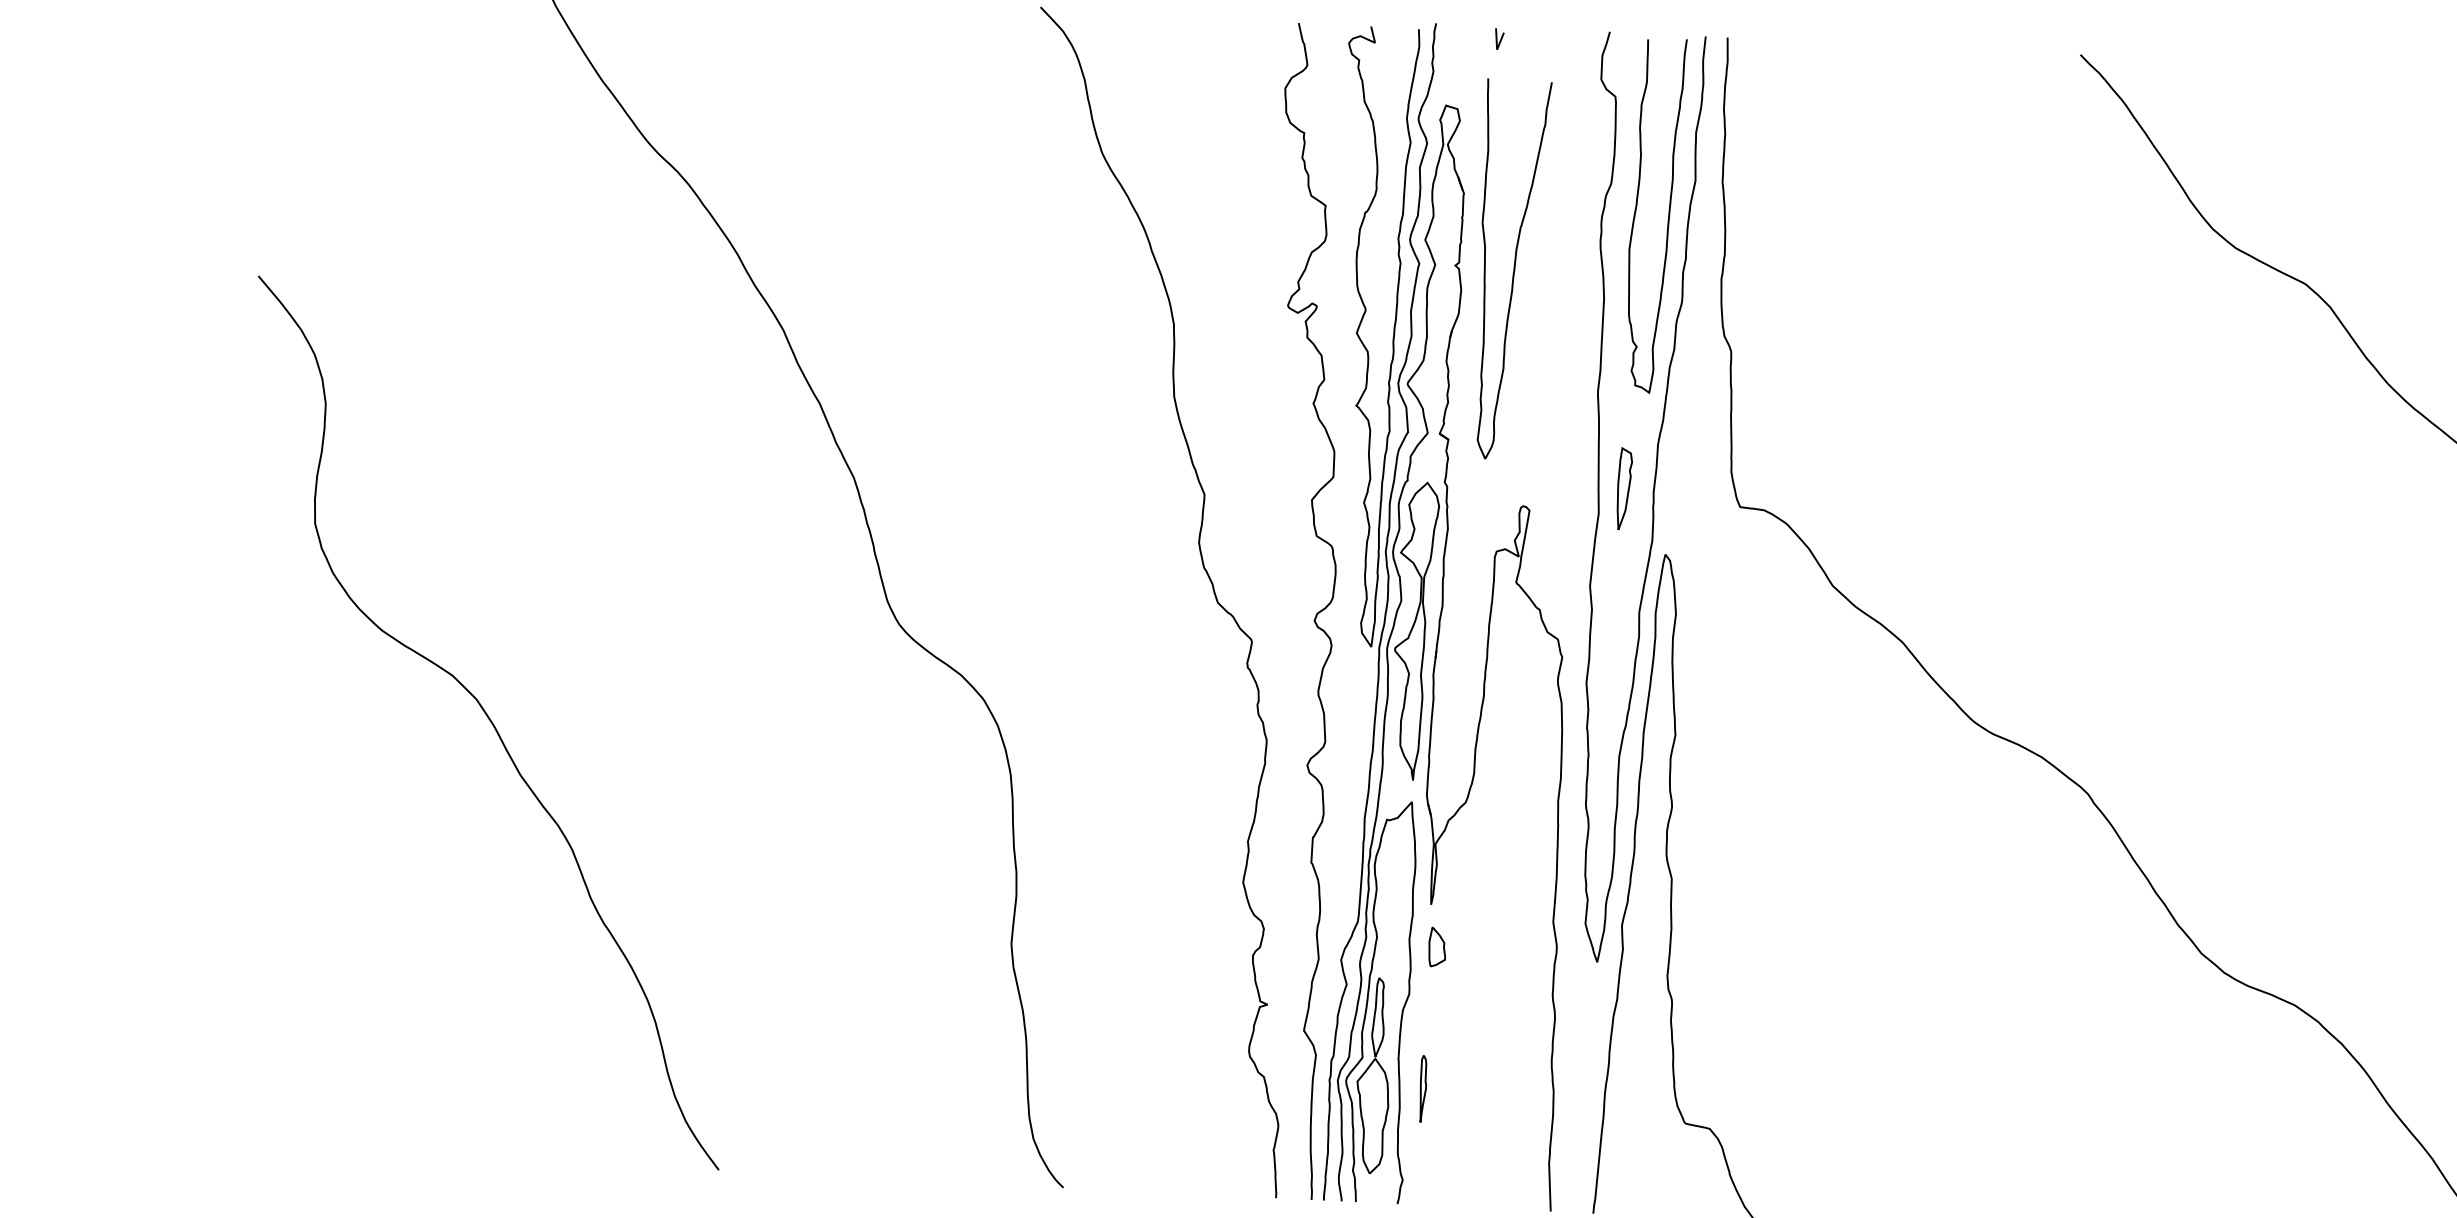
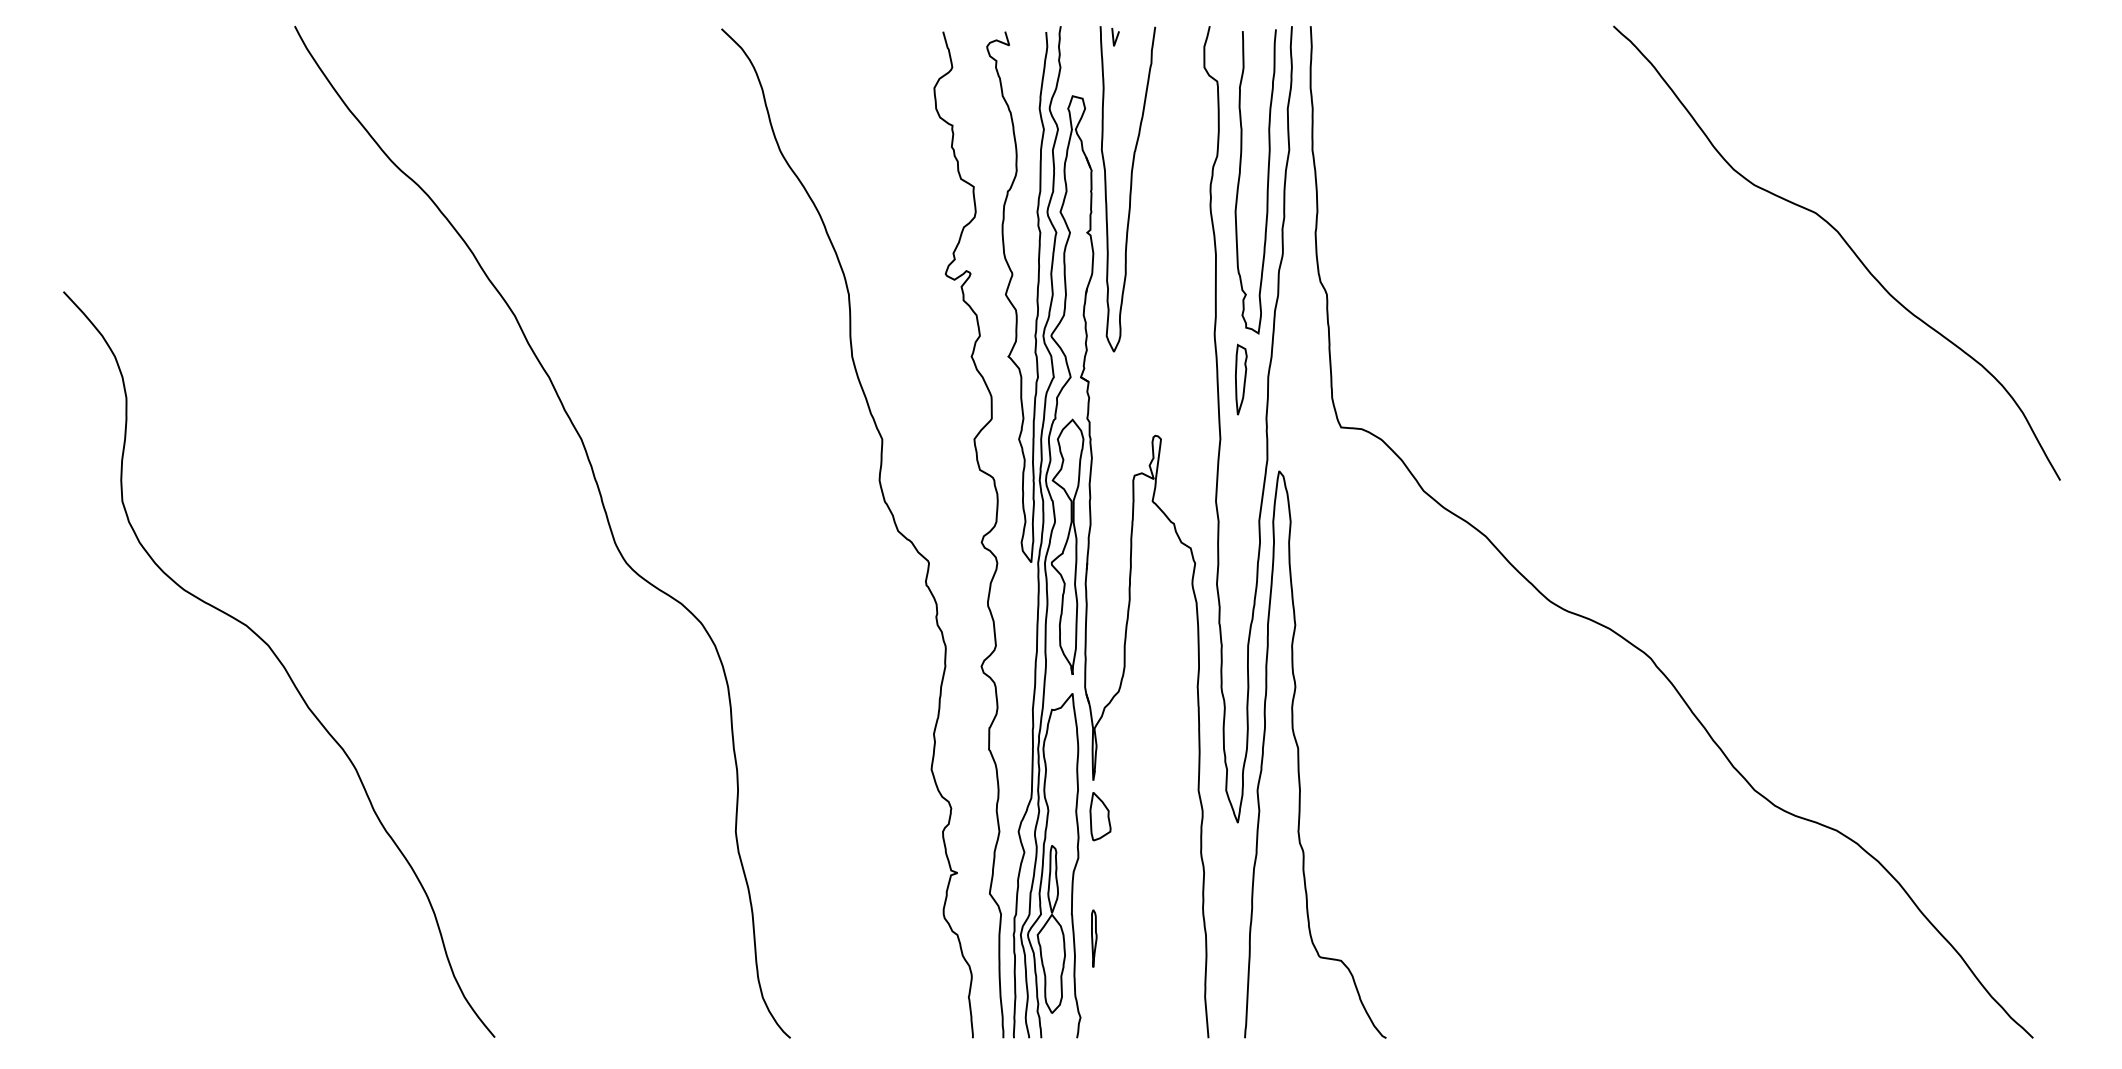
curve: (1512, 271) -> (1129, 190), moved
part: (1624, 488) -> (1241, 379), moved
part: (1437, 946) -> (1100, 816), size x1.43

